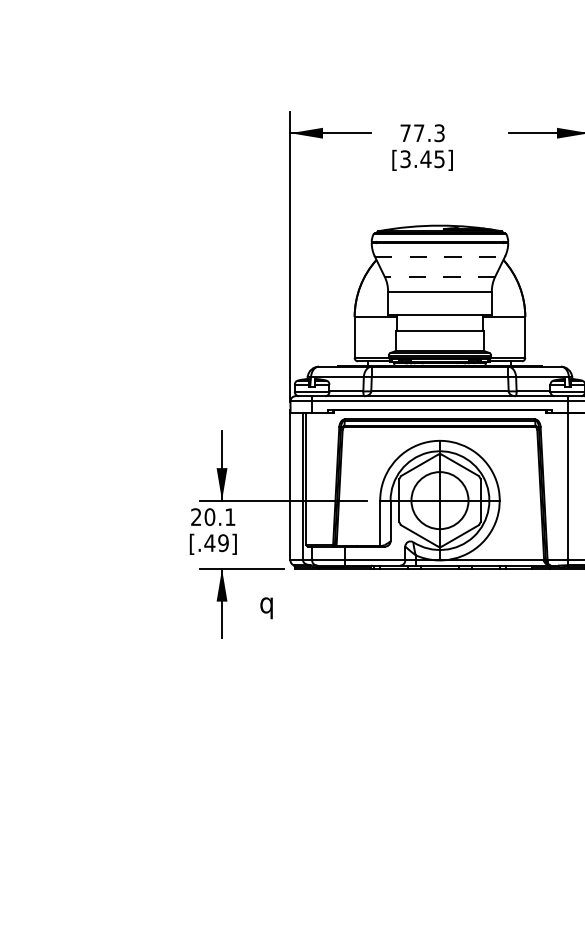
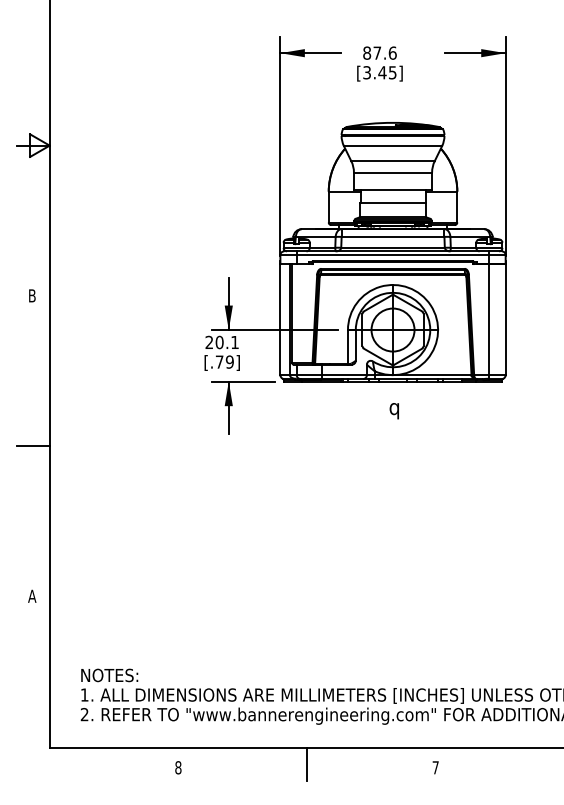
text: (422, 132) -> (379, 52), 77.3 -> 87.6
line: (440, 257) -> (393, 146), dashed -> solid
line: (440, 276) -> (393, 161), dashed -> solid
text: (209, 542) -> (219, 361), [.49] -> [.79]
text: (265, 608) -> (393, 411), moved

